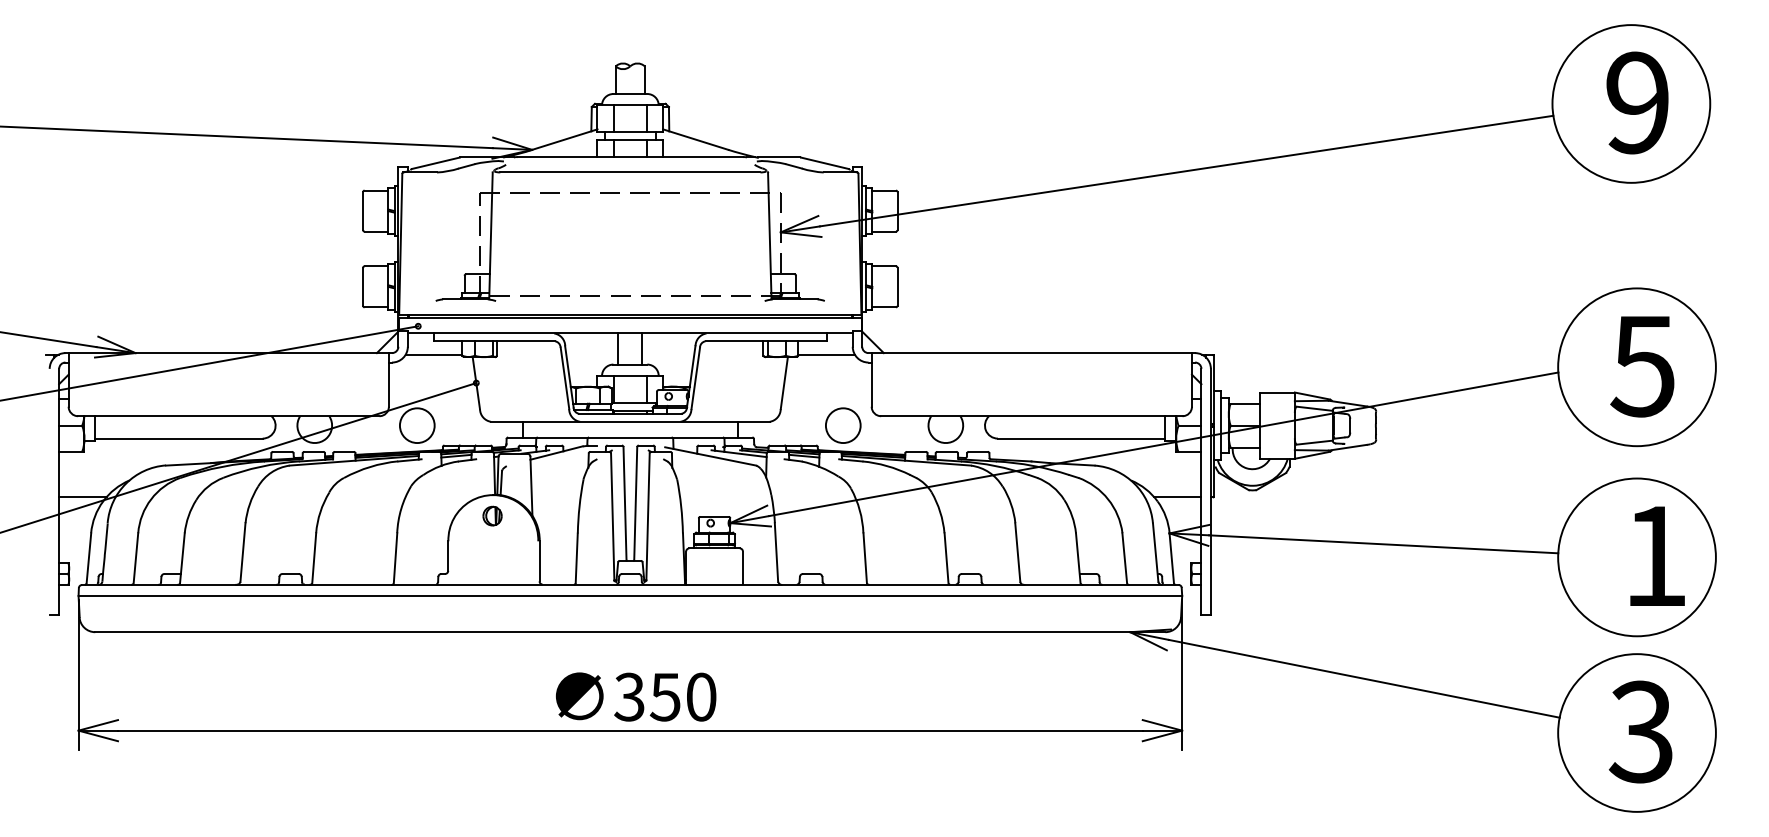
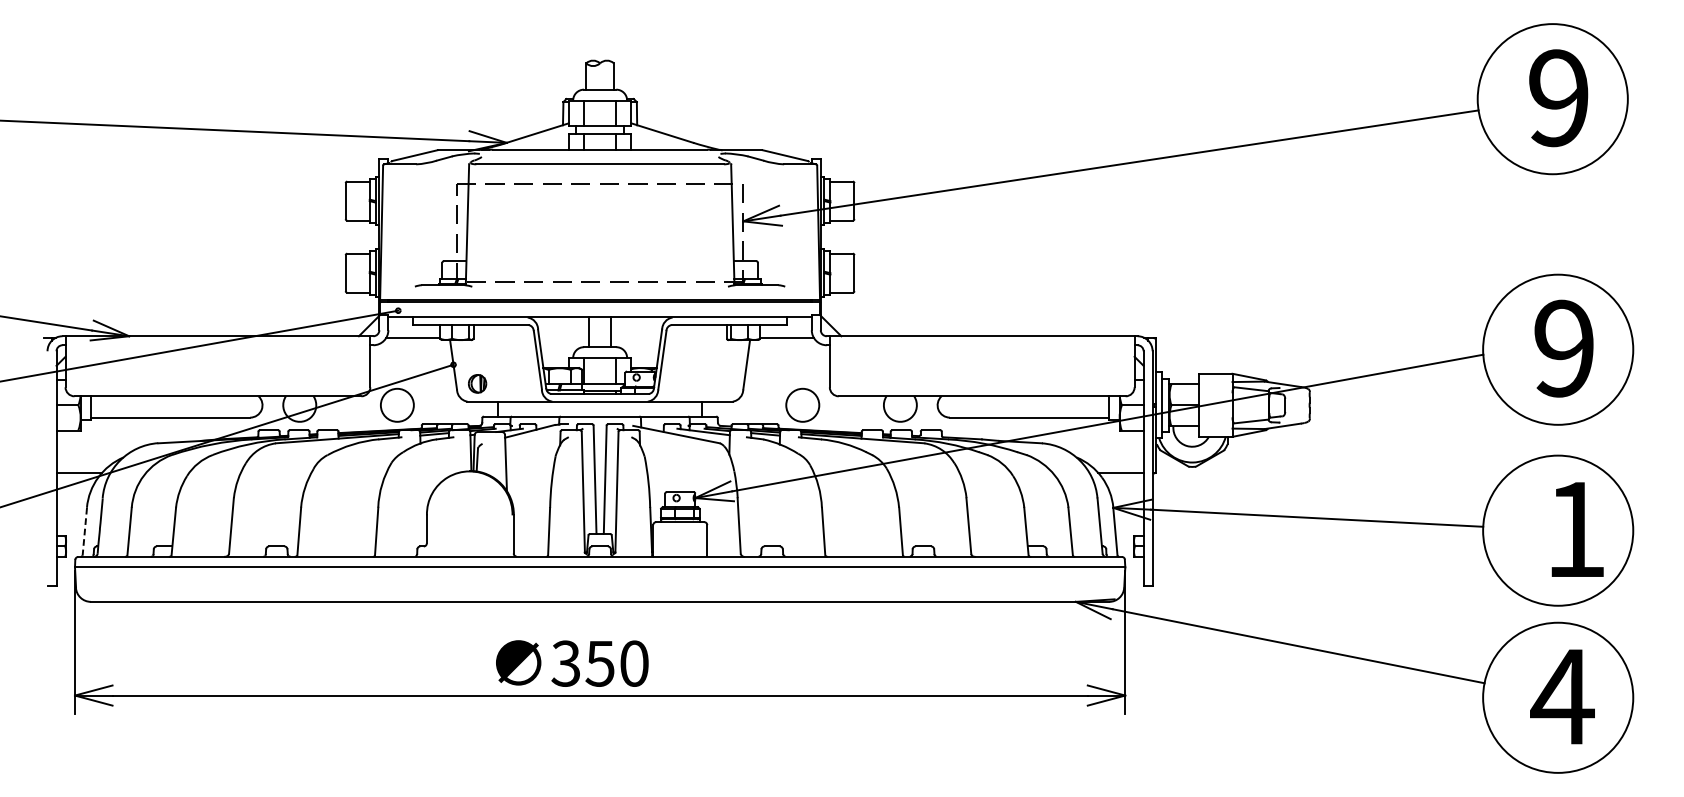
text: (1642, 365) -> (1563, 348), 5 -> 9
part: (492, 515) -> (477, 383), moved
line: (88, 558) -> (84, 531), solid -> dashed
text: (636, 696) -> (572, 663), moved
text: (1641, 731) -> (1562, 696), 3 -> 4

